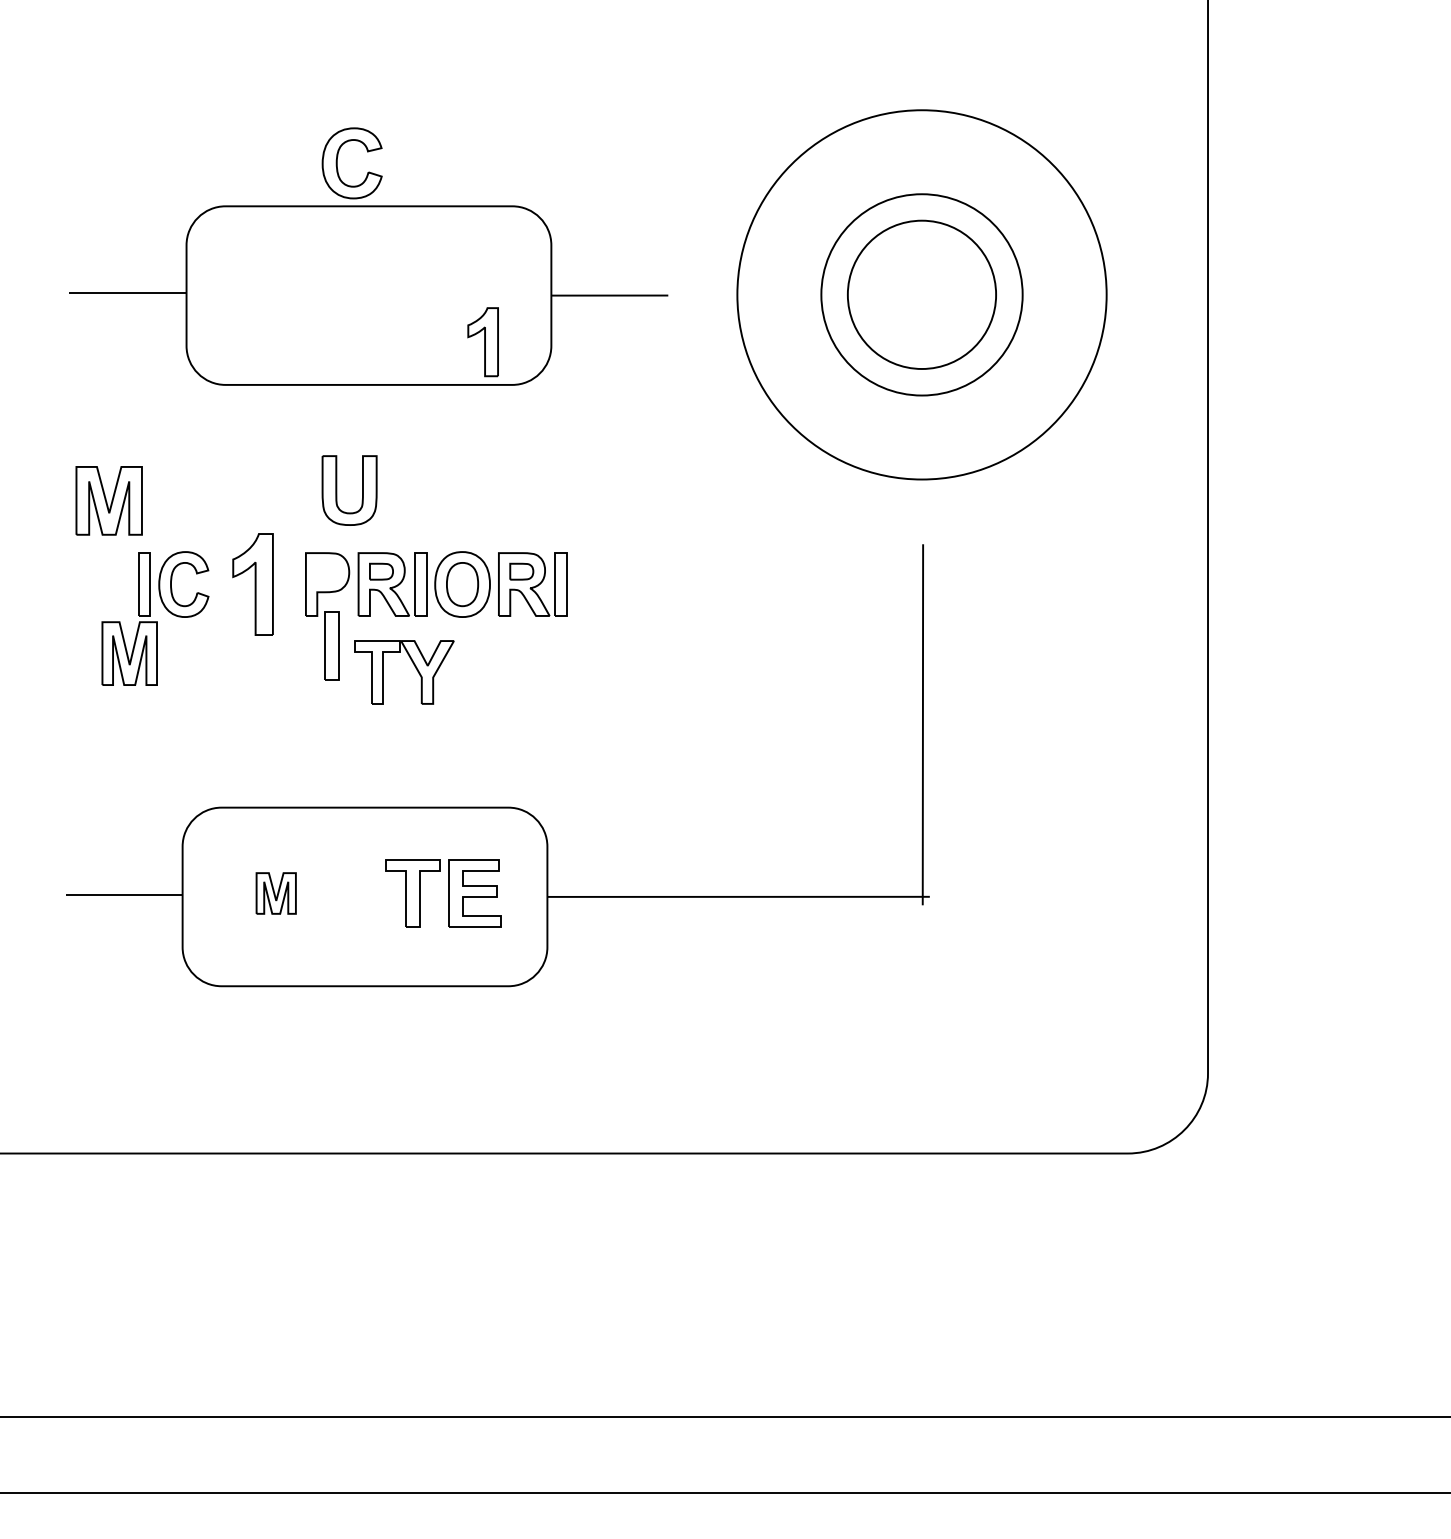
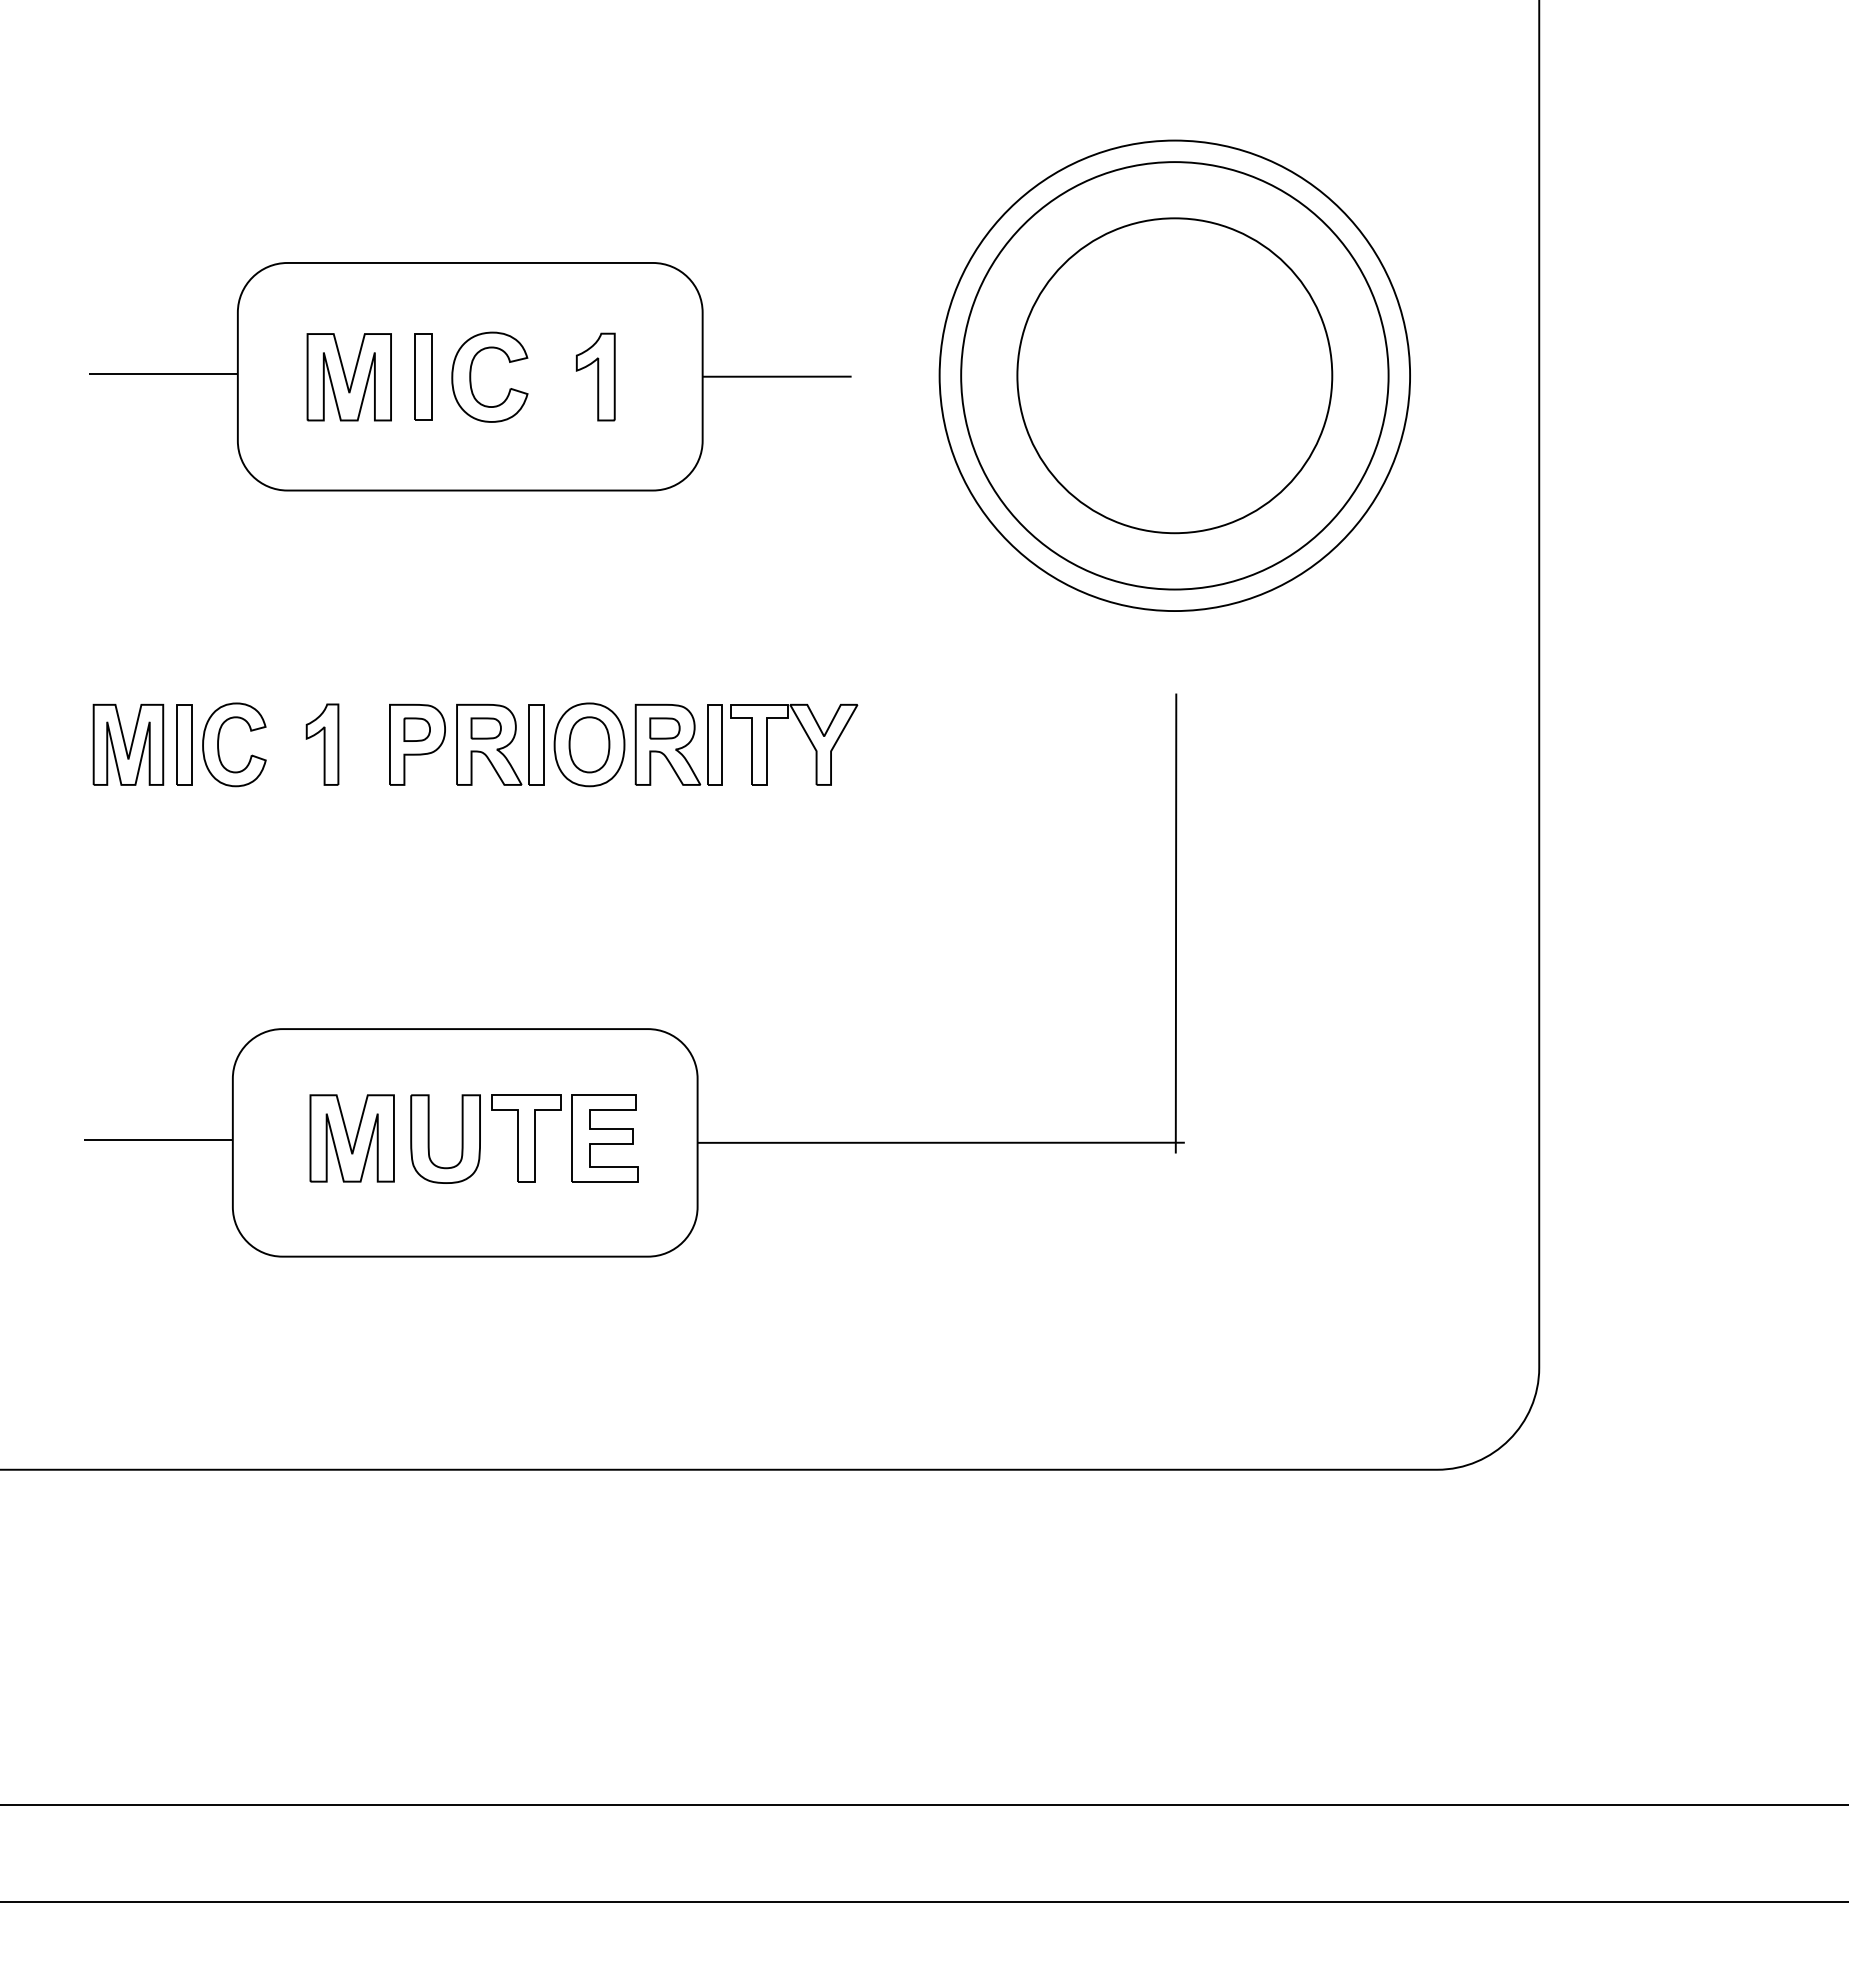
part: (337, 162) -> (471, 376), moved
circle: (921, 294) -> (1174, 375), size x1.67
circle: (921, 294) -> (1174, 375), size x1.67
part: (482, 341) -> (595, 376), moved
part: (336, 490) -> (429, 1138), moved
part: (108, 501) -> (348, 377), moved
part: (326, 572) -> (416, 729), added
part: (252, 584) -> (322, 744), size x0.62
part: (332, 645) -> (423, 376), moved
part: (129, 653) -> (128, 744), moved
part: (414, 666) -> (807, 737), moved
part: (275, 893) -> (351, 1138), size x1.67

